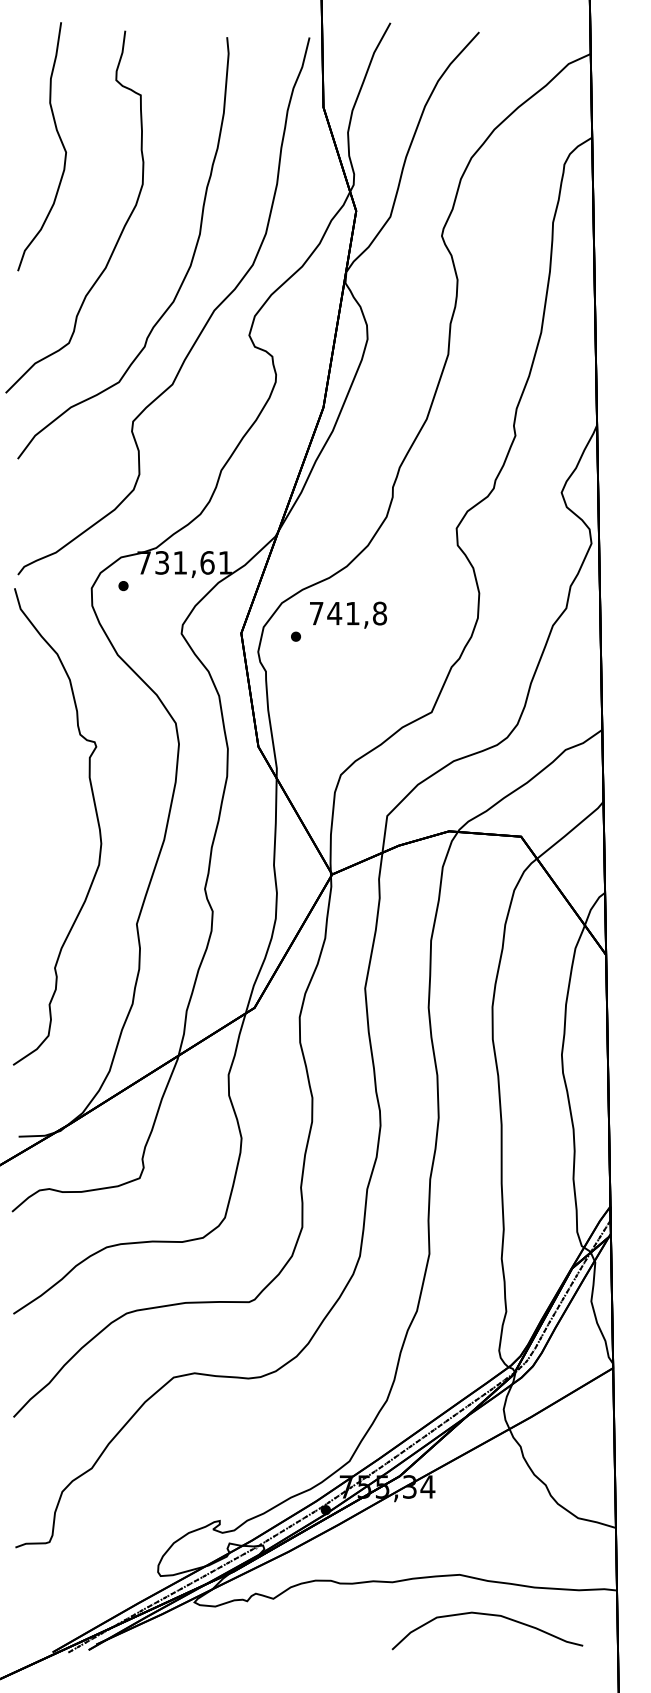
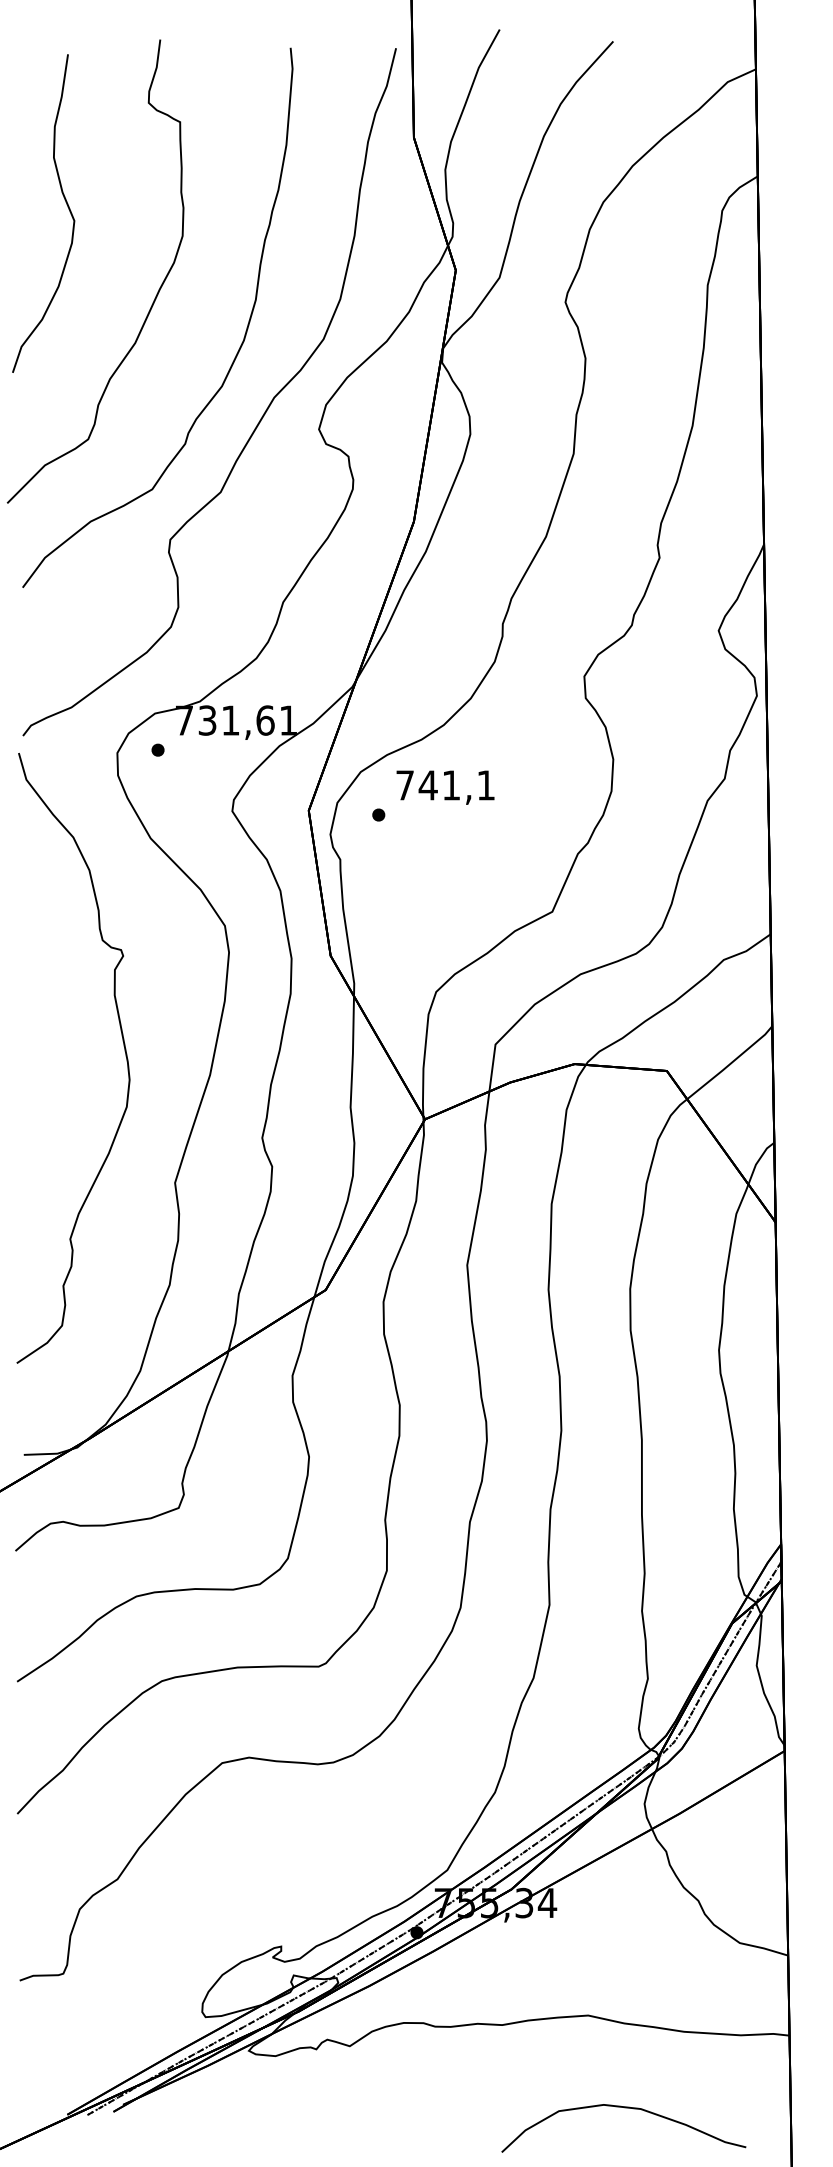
curve: (59, 139) -> (65, 204), moved
text: (380, 613) -> (486, 785), 741,8 -> 741,1
curve: (487, 1615) -> (623, 2108), moved

